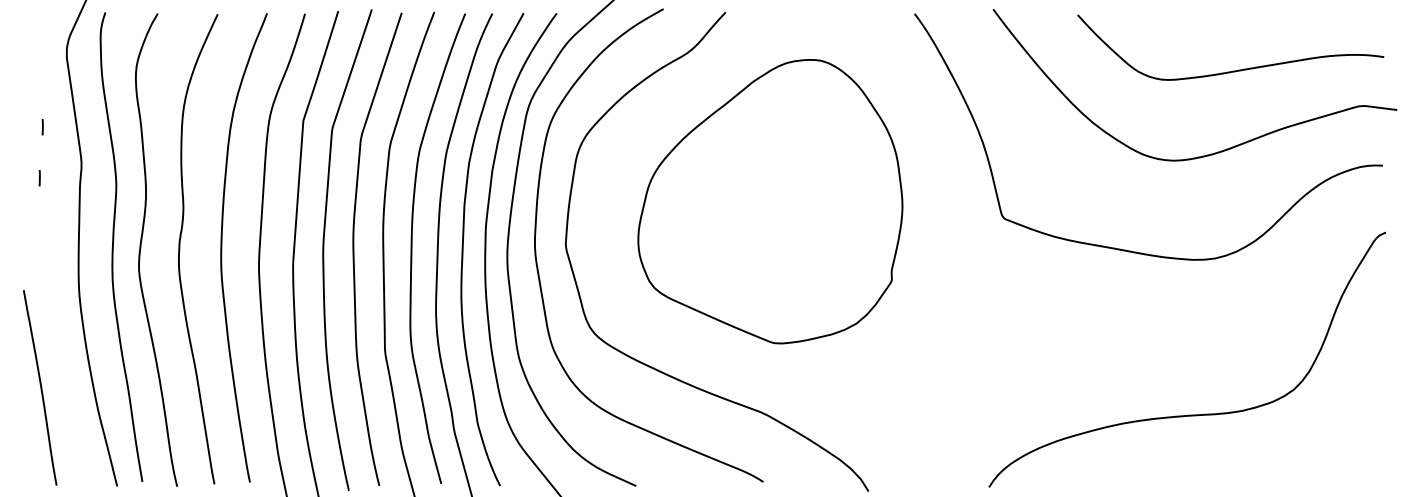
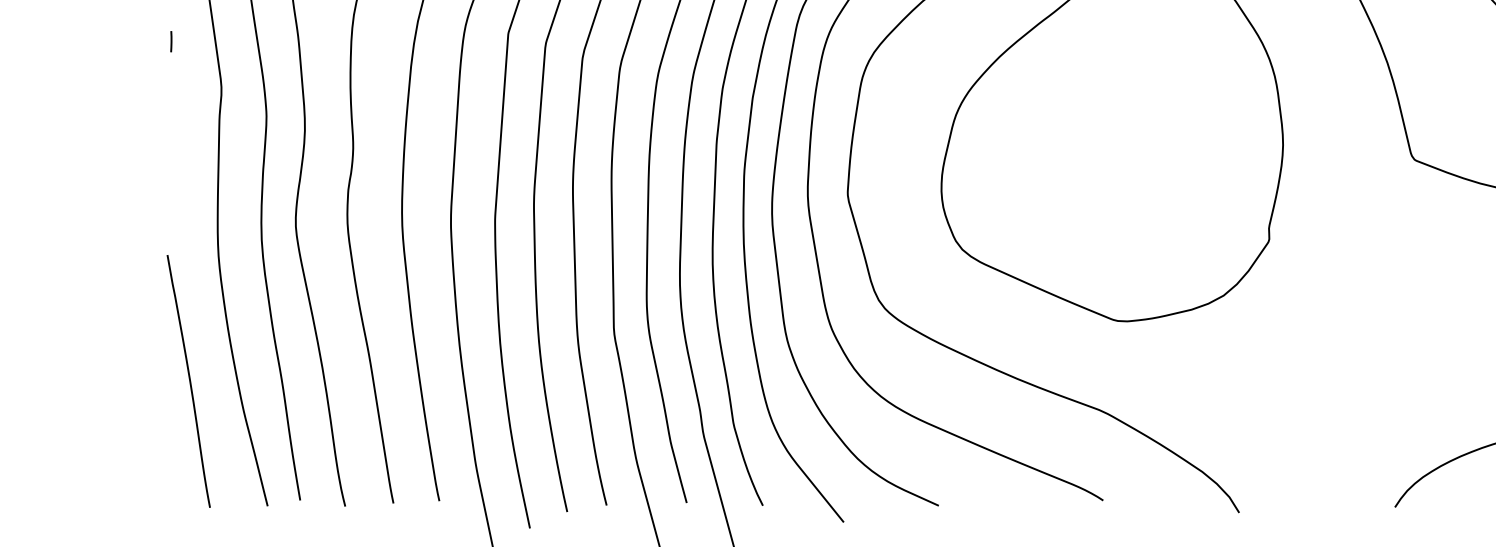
line: (39, 178) -> (167, 108), removed
curve: (40, 387) -> (189, 380), moved

